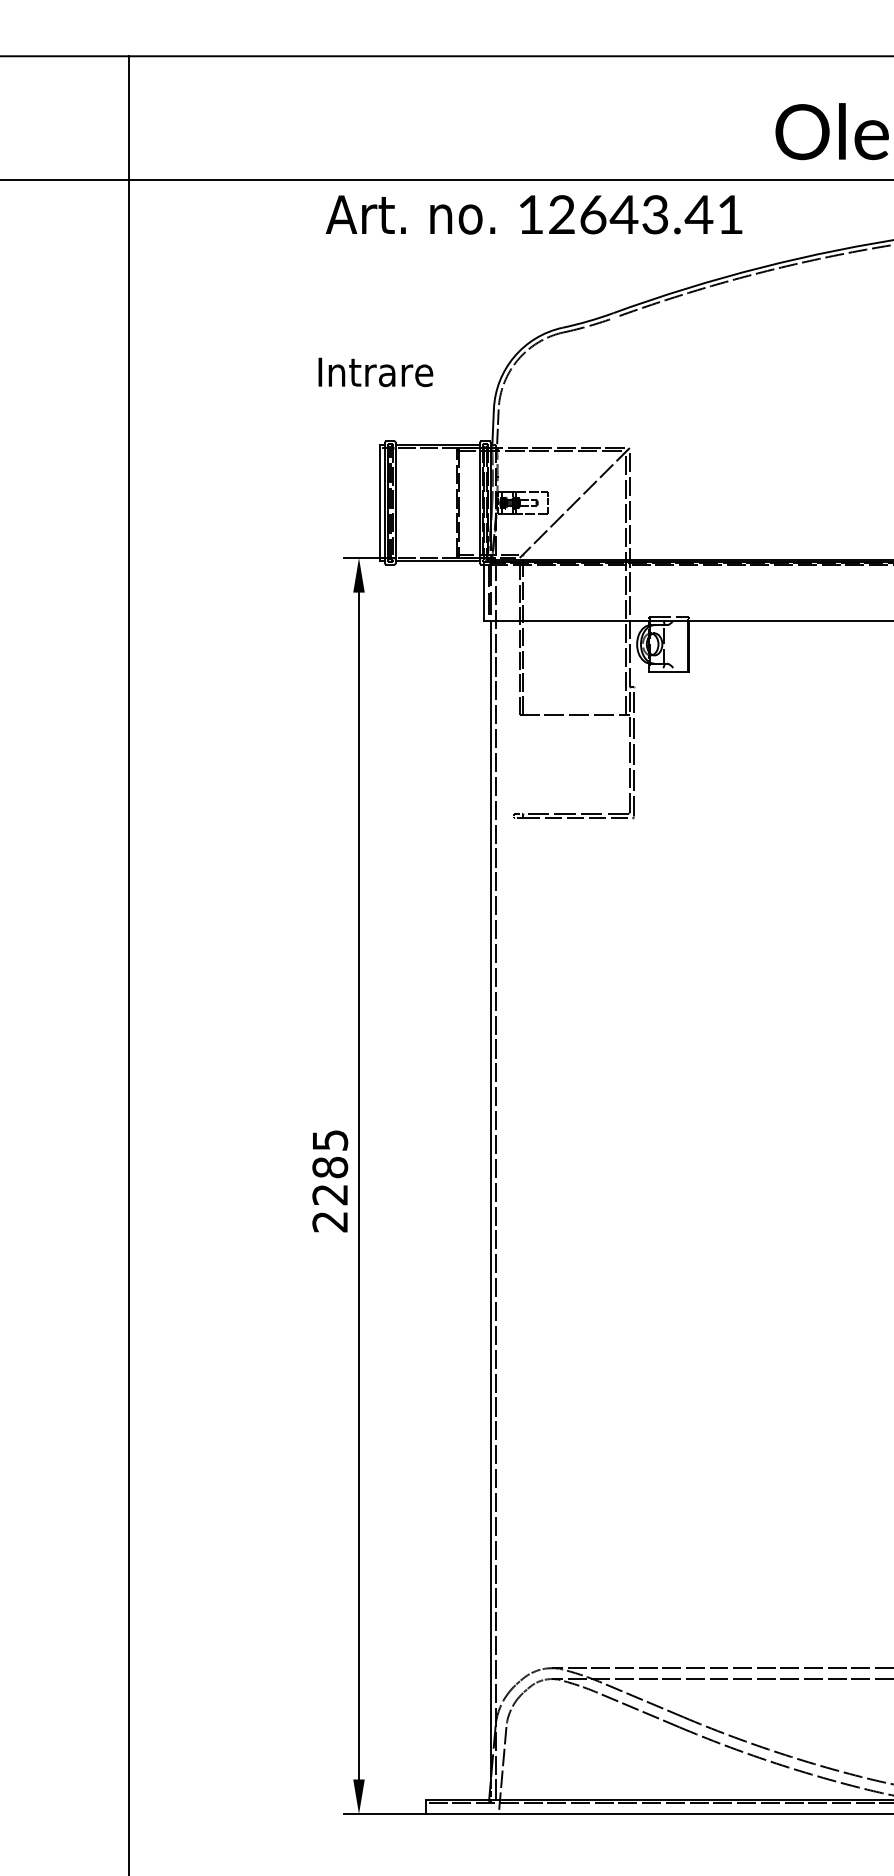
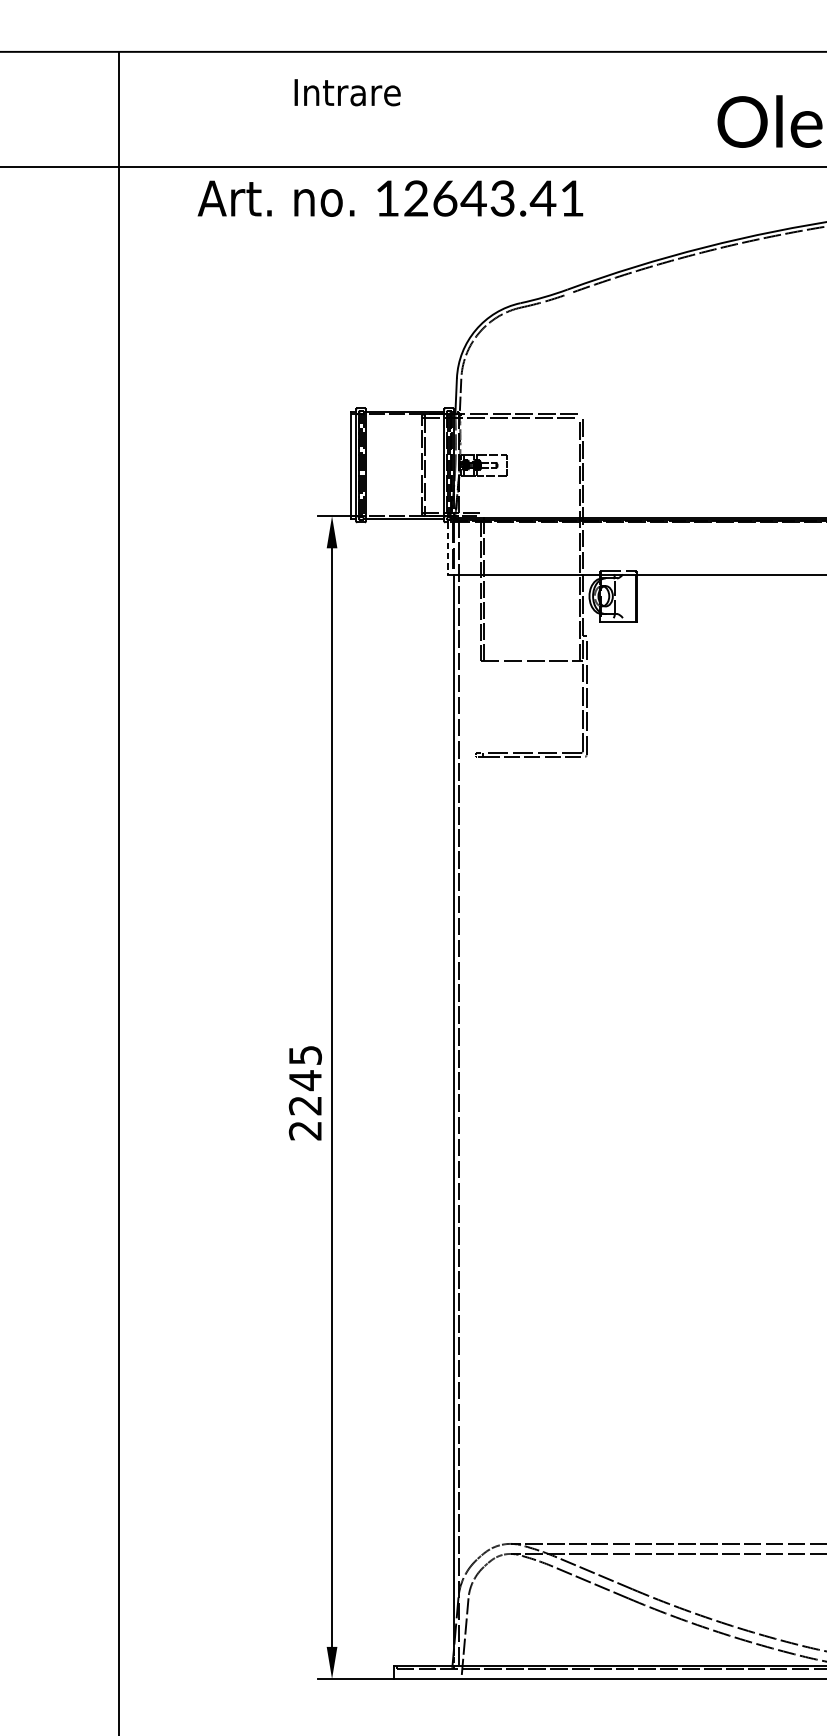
text: (533, 214) -> (389, 198), moved
text: (375, 372) -> (347, 92), moved
line: (574, 502) -> (531, 464), removed
line: (484, 593) -> (448, 549), solid -> dashed
text: (330, 1167) -> (305, 1080), 2285 -> 2245

